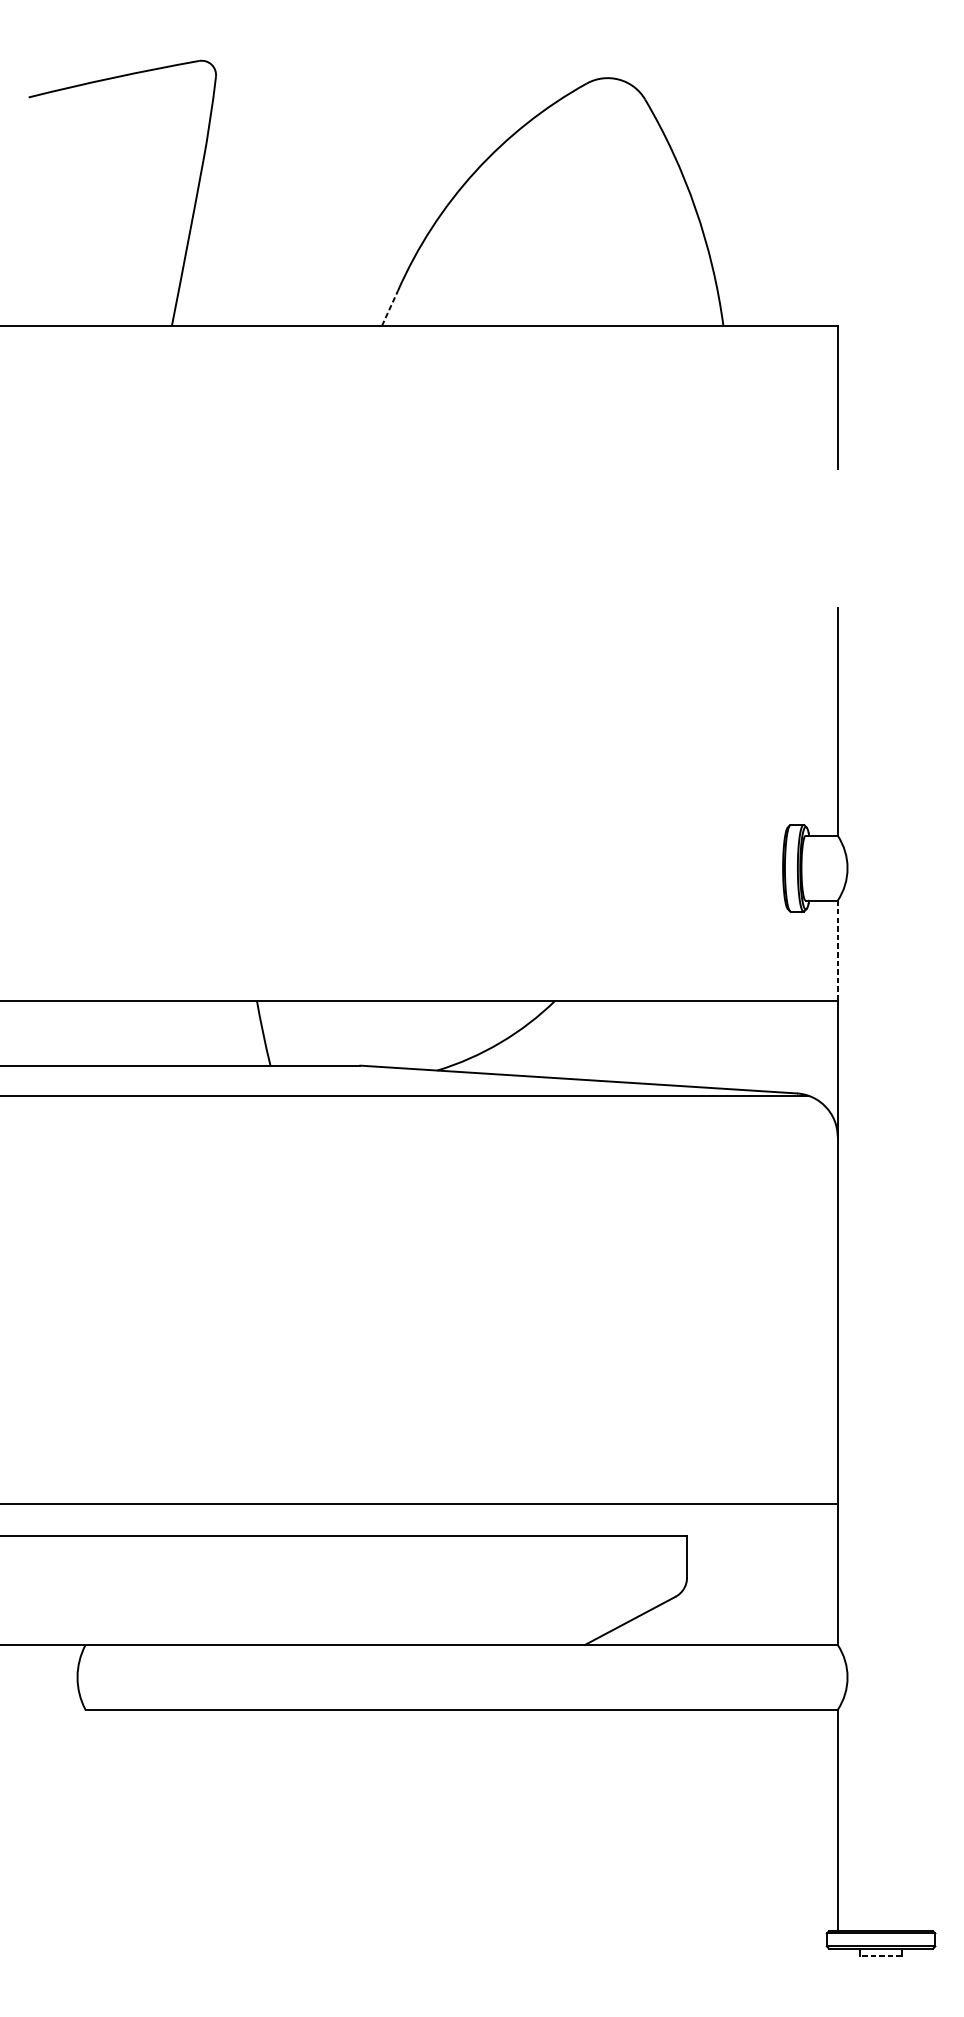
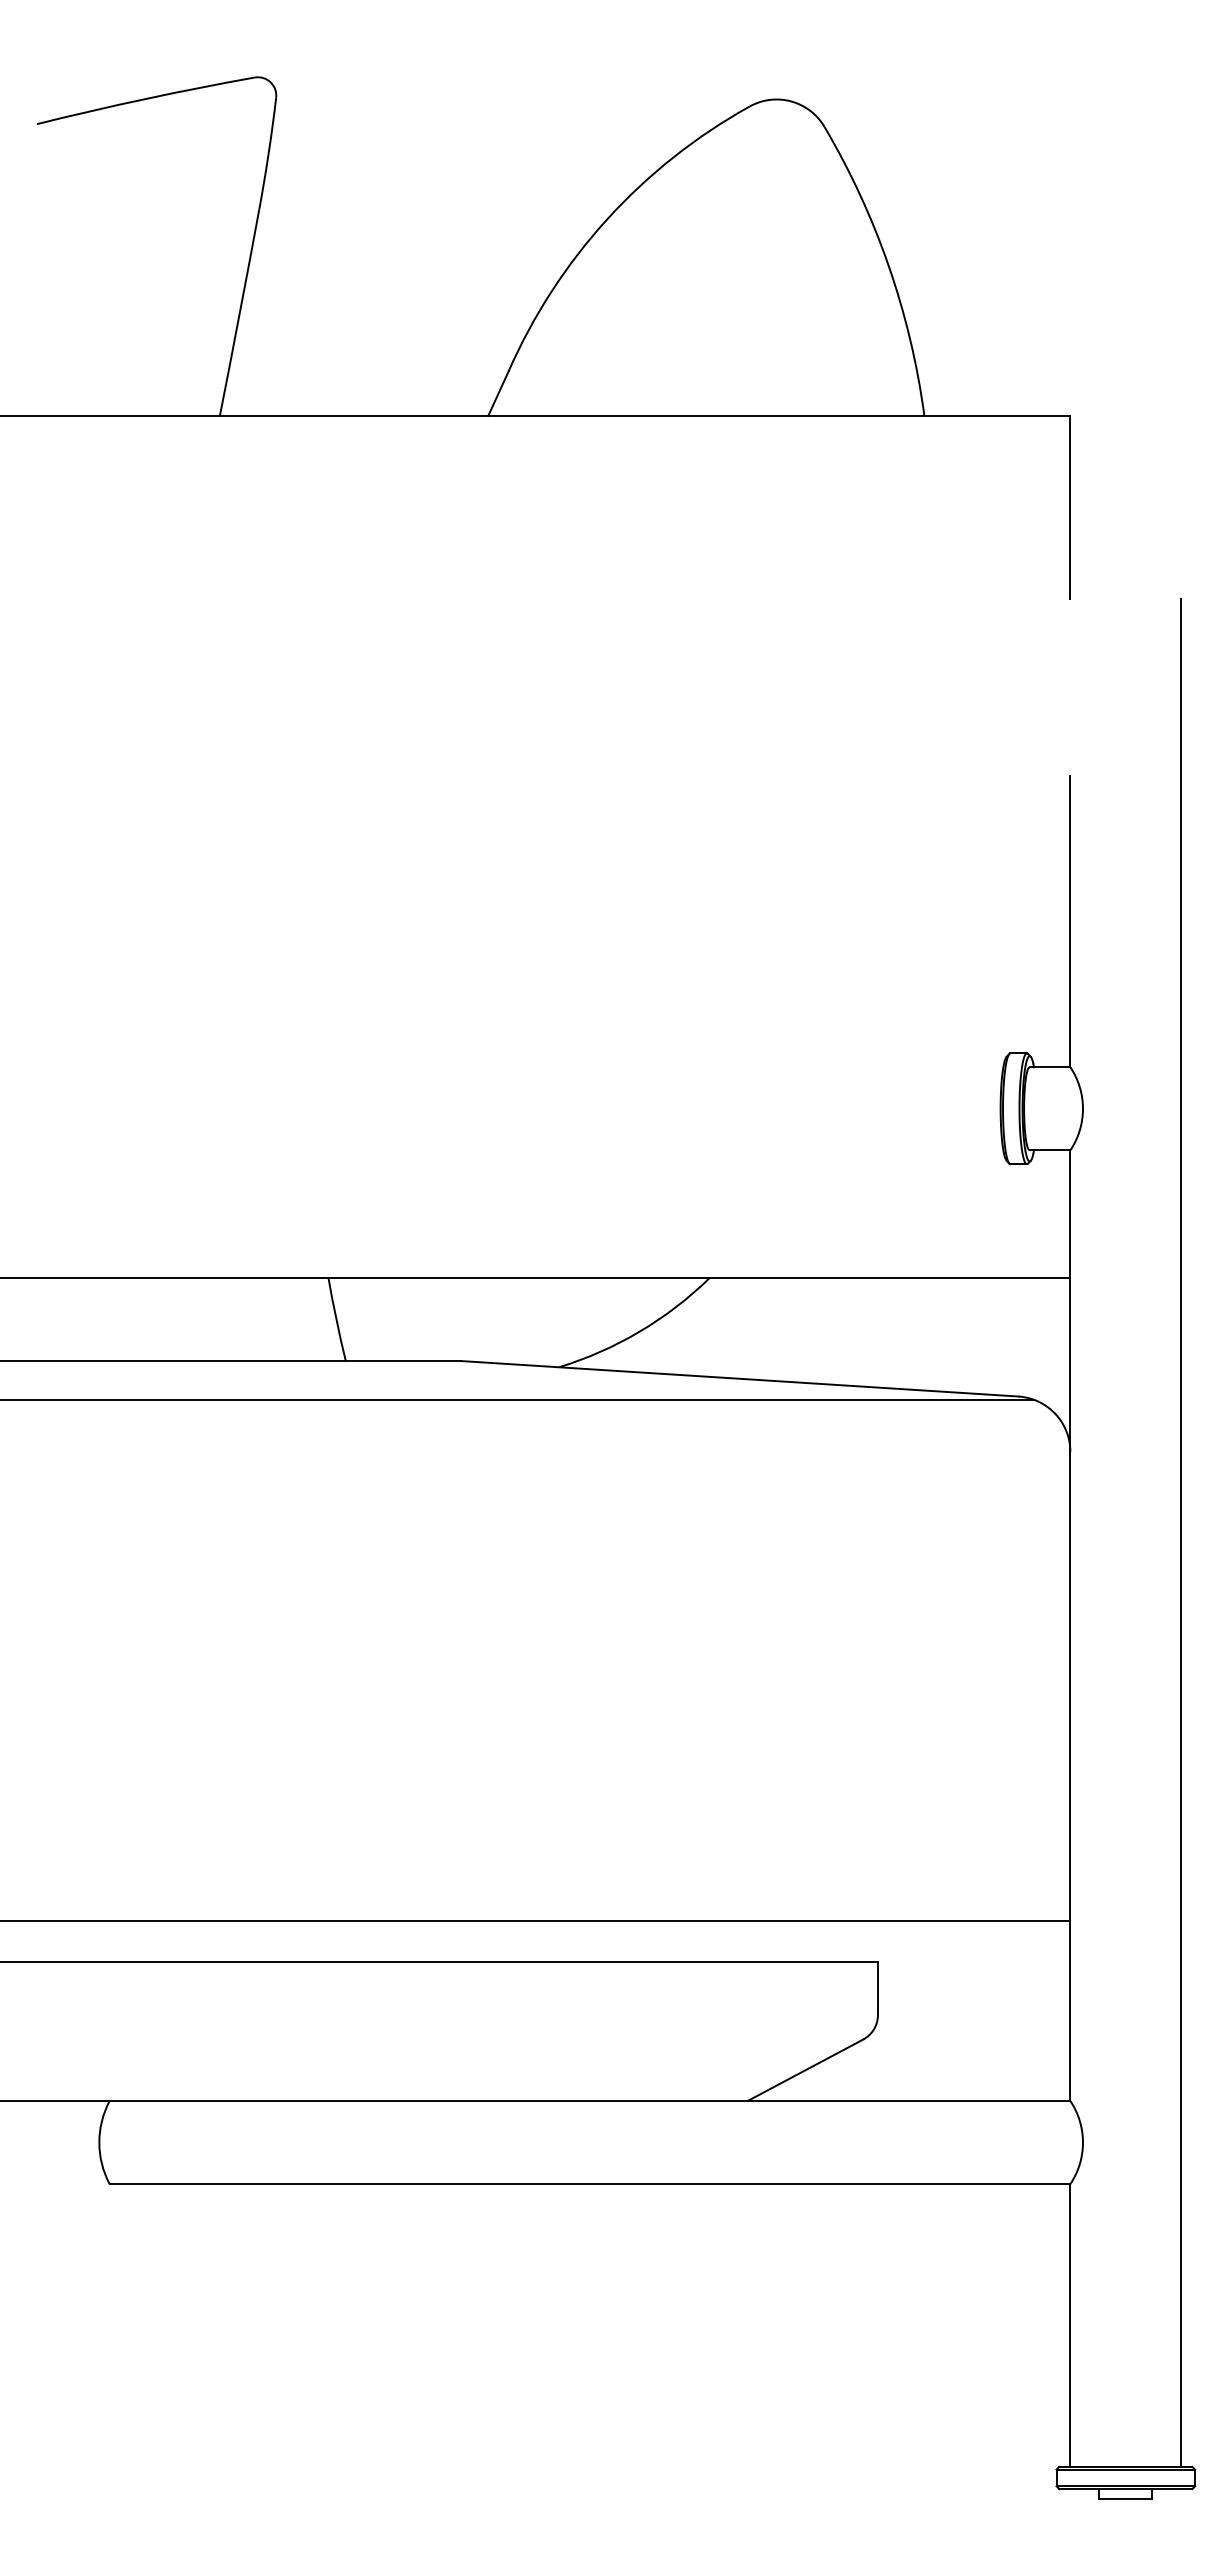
line: (390, 308) -> (498, 393), dashed -> solid
line: (837, 950) -> (1070, 1214), dashed -> solid
line: (924, 1199) -> (1181, 1532), added
line: (880, 1956) -> (1125, 2498), dashed -> solid

